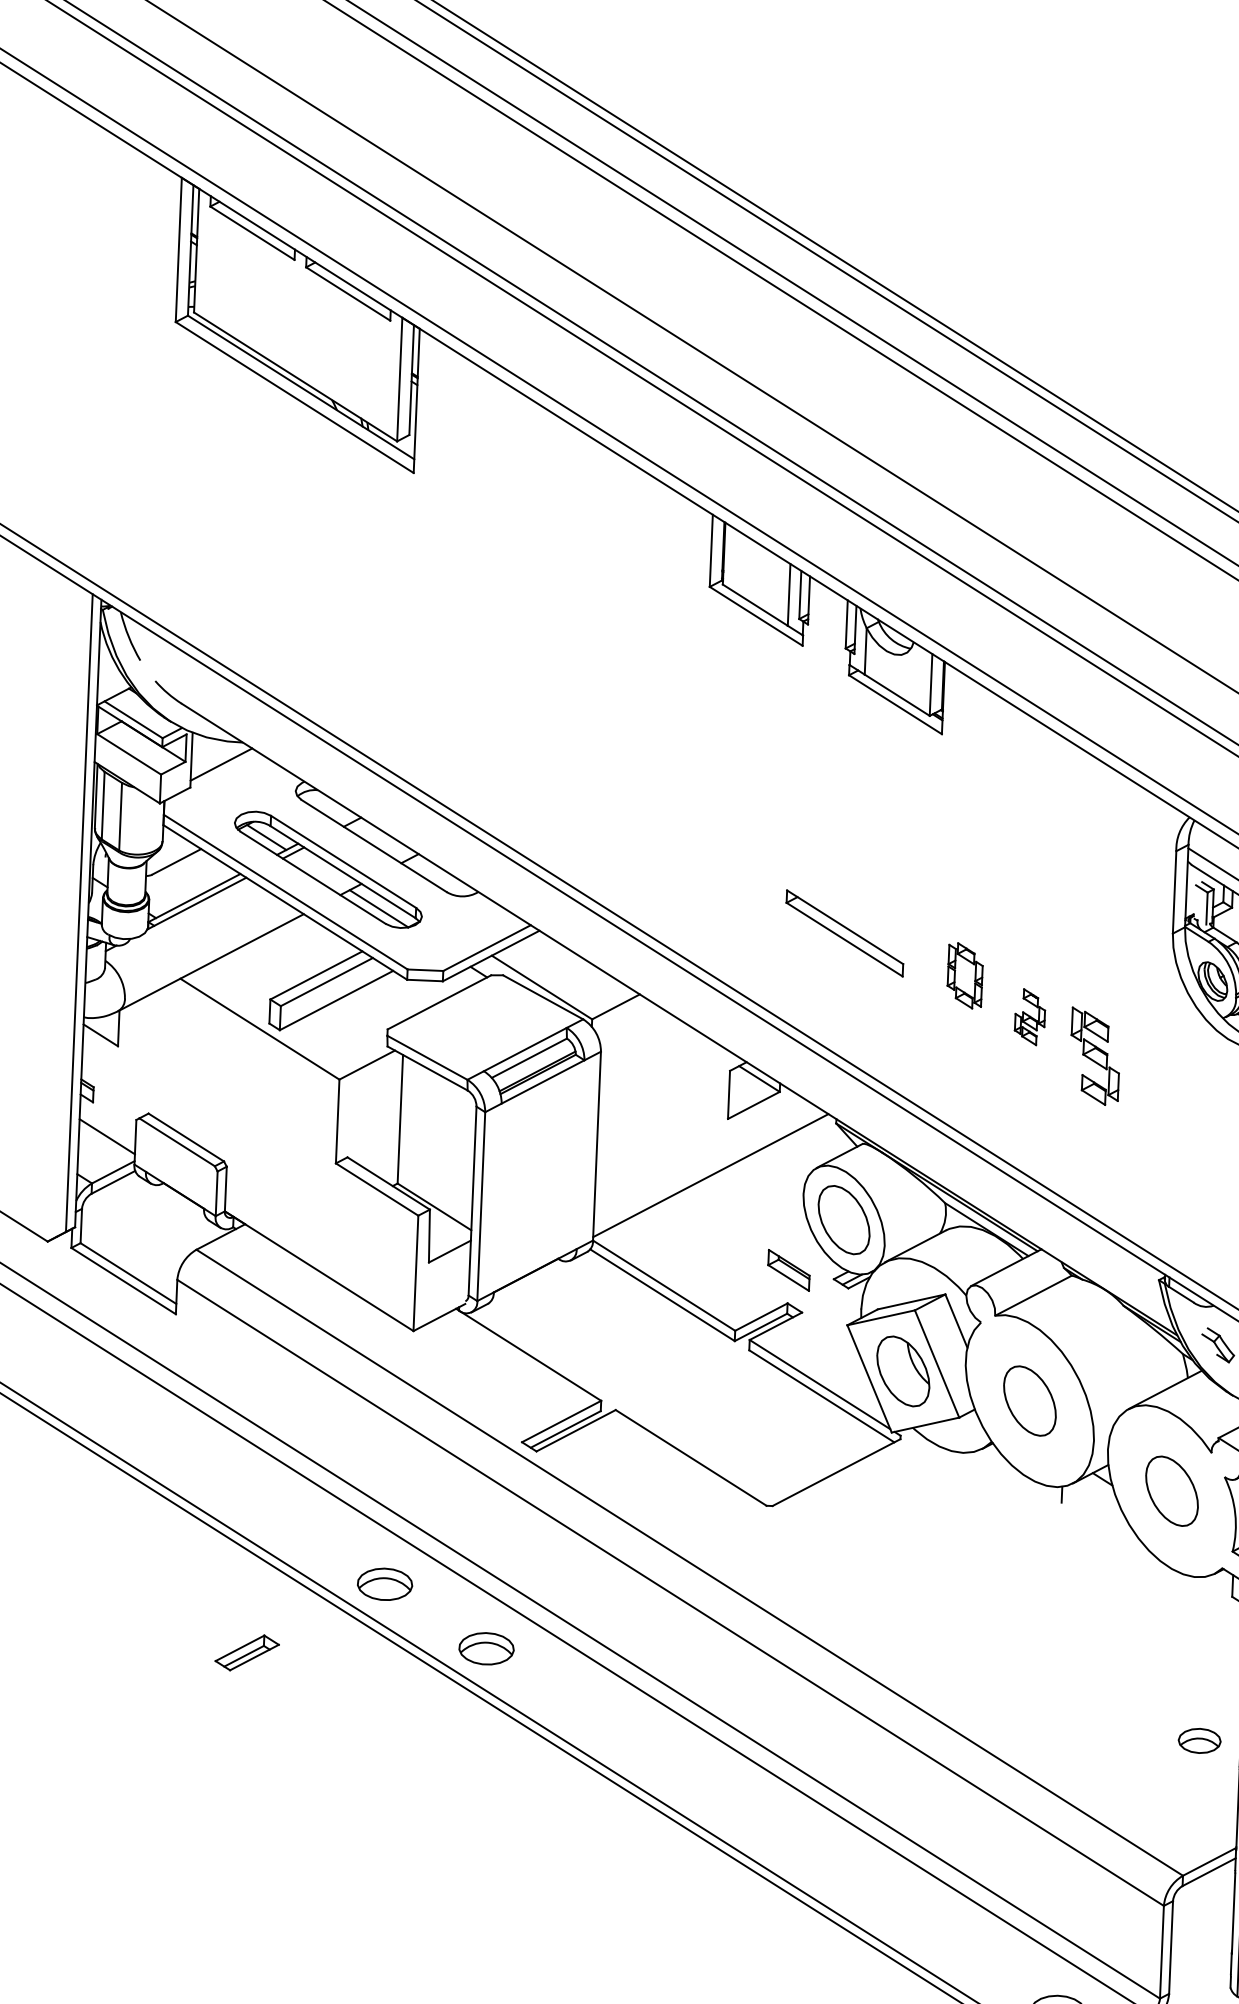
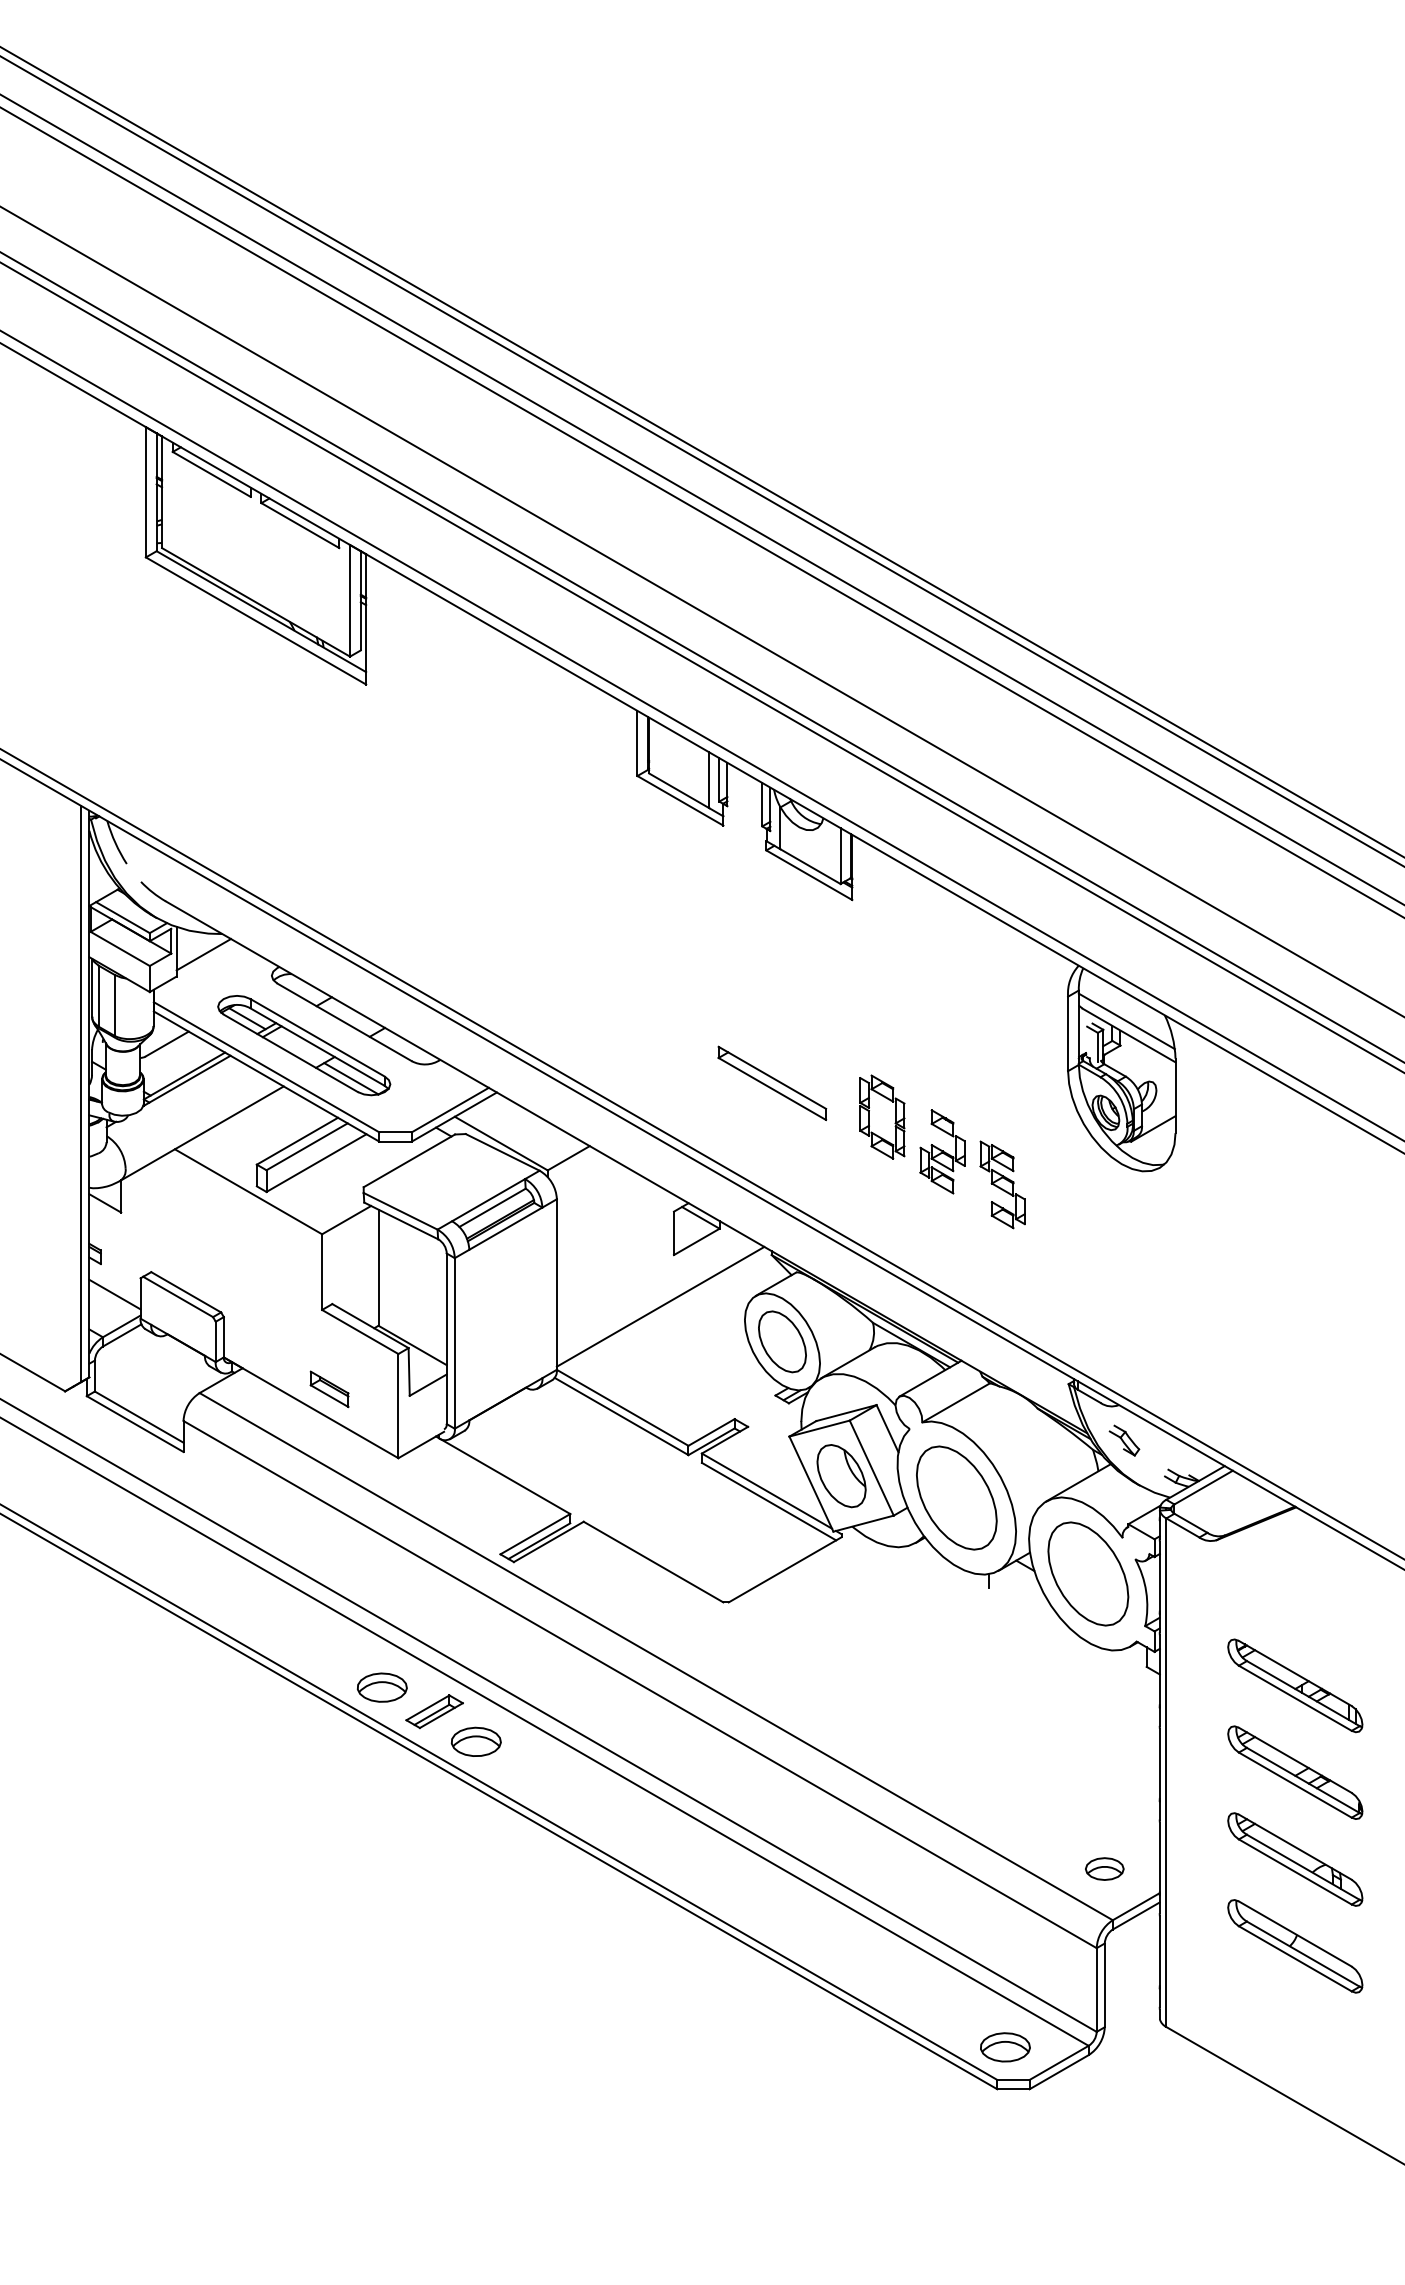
part: (965, 975) -> (882, 1116), size x1.43
part: (1030, 1016) -> (942, 1151), size x1.67
part: (788, 1270) -> (329, 1389), moved
part: (1029, 1400) -> (956, 1497), size x1.67
part: (1172, 1490) -> (1088, 1573), size x1.67
part: (247, 1652) -> (434, 1711), moved
part: (1199, 1740) -> (1104, 1868), moved

